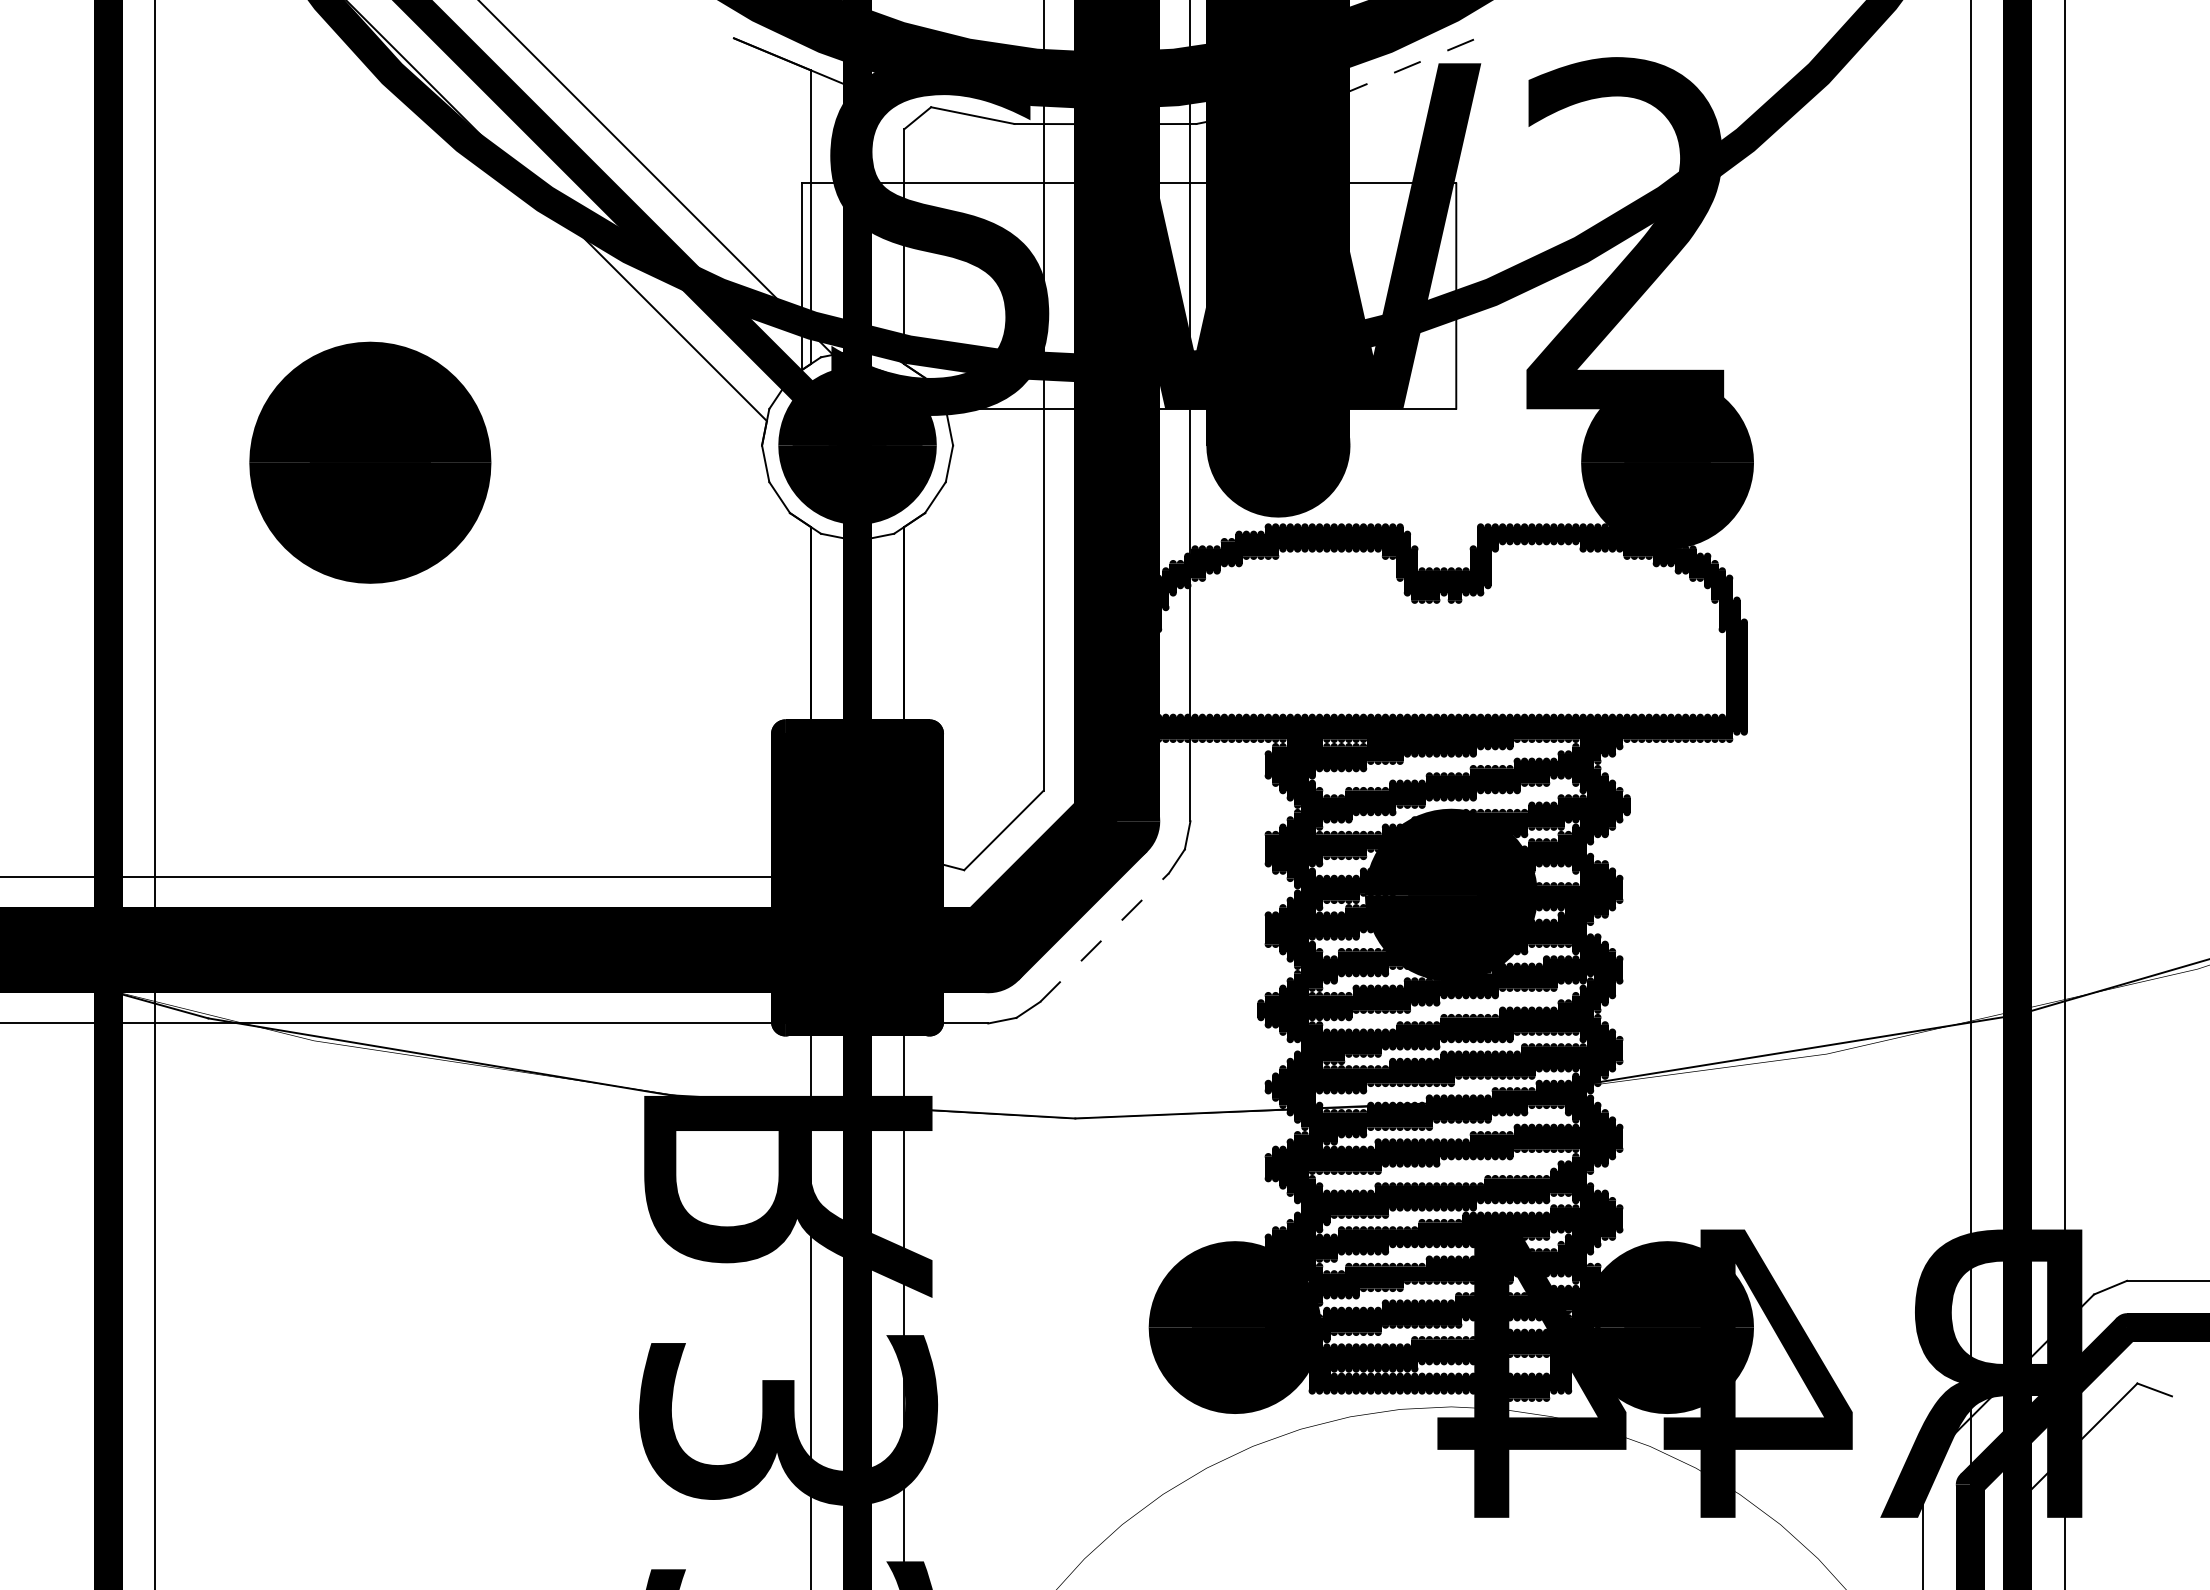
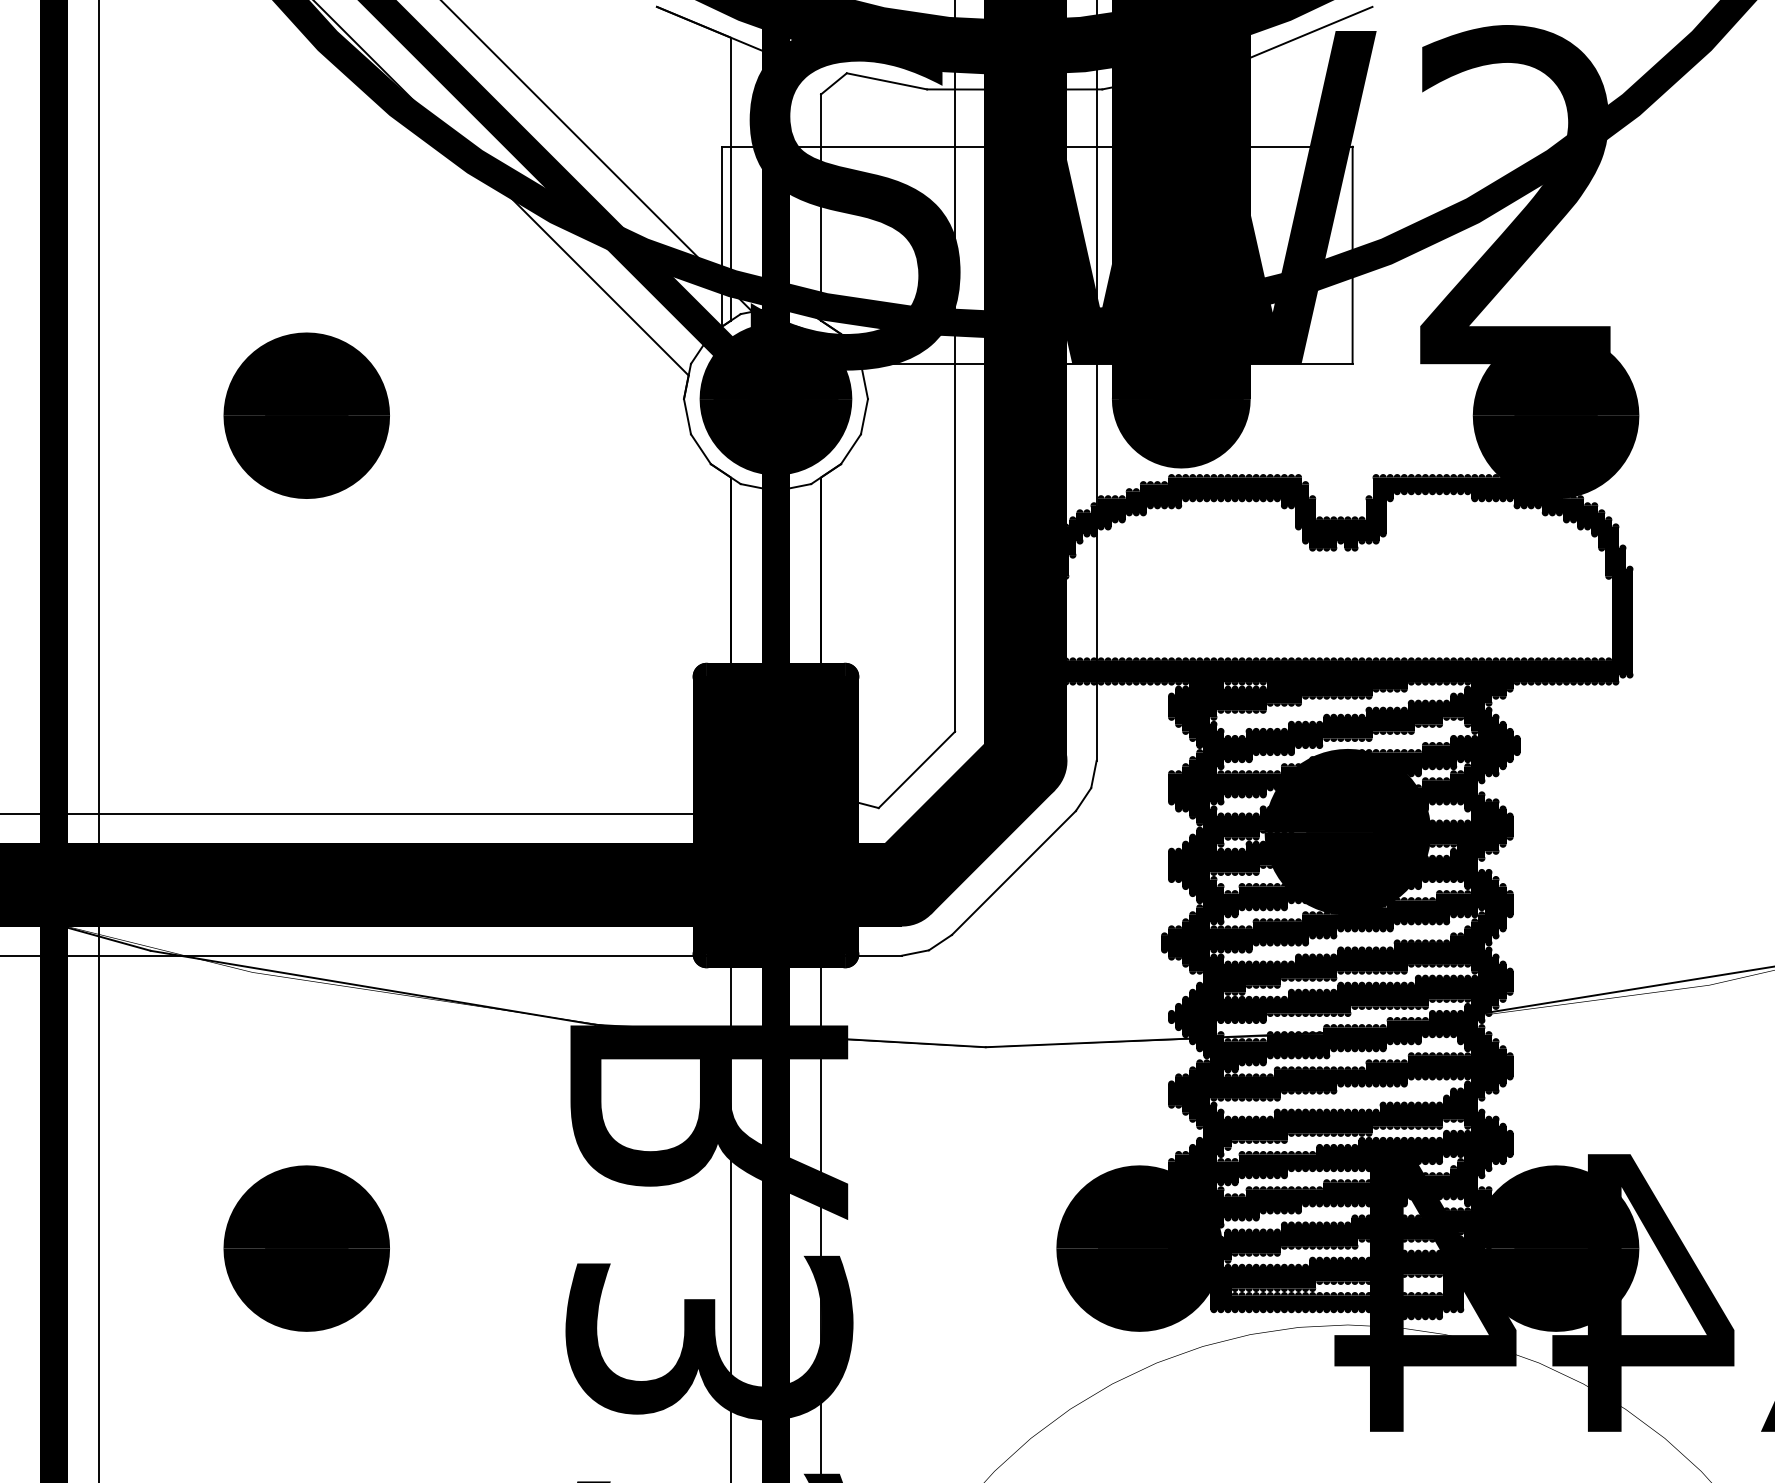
line: (1408, 66) -> (1306, 34), dashed -> solid
part: (370, 462) -> (306, 415), size x0.71
line: (1104, 937) -> (1013, 872), dashed -> solid
part: (370, 1327) -> (306, 1248), added

